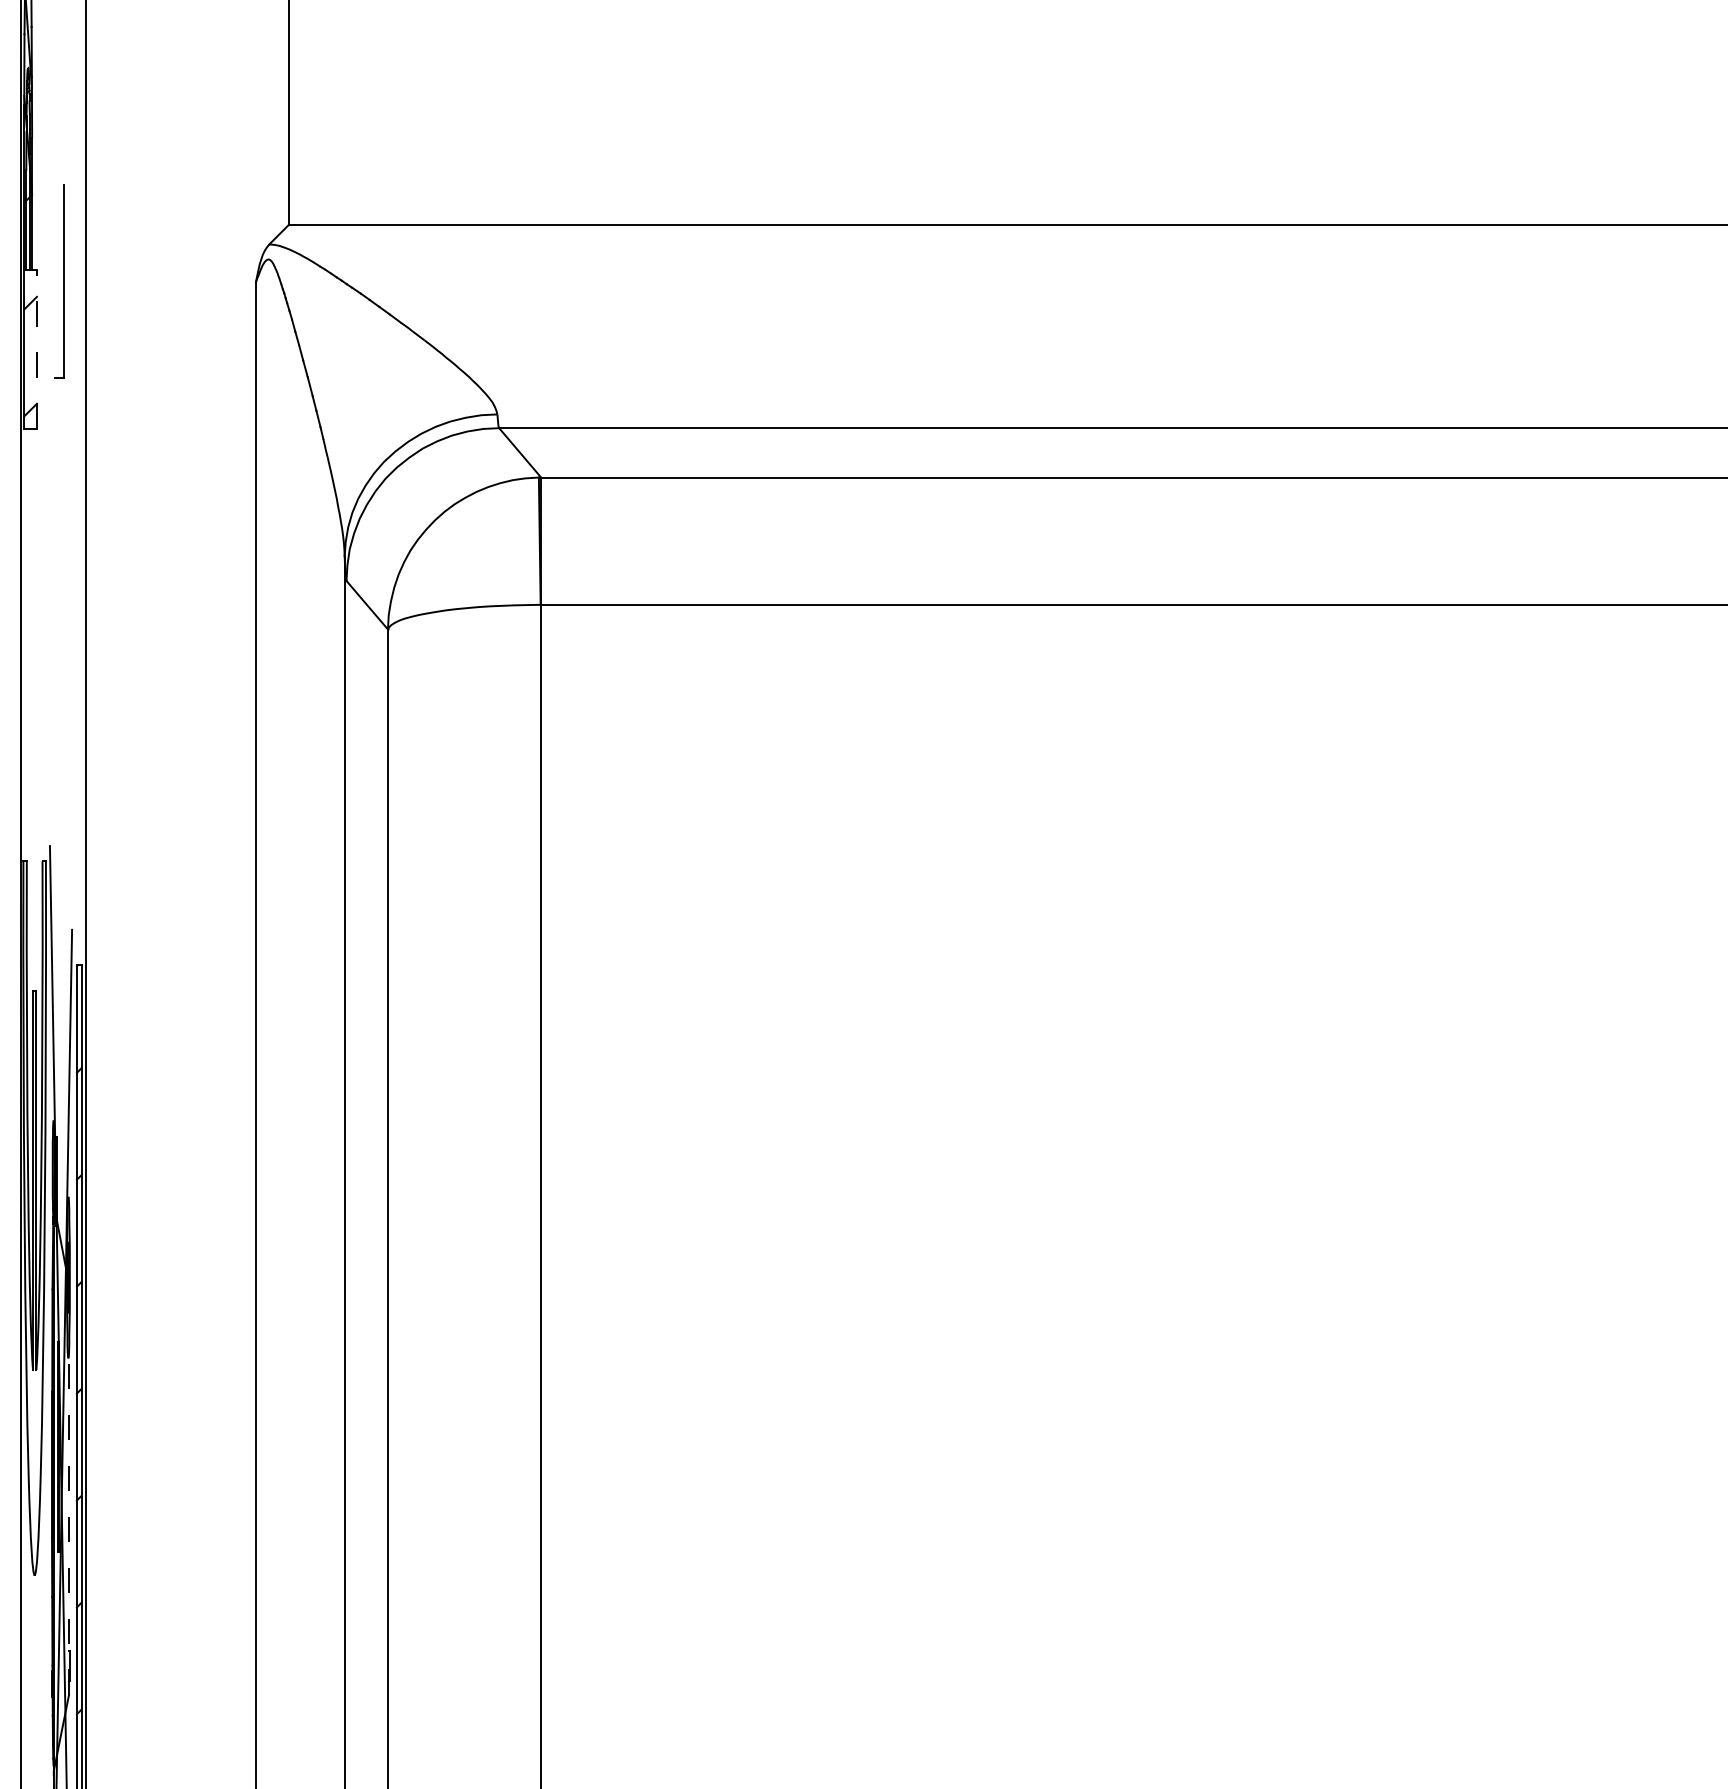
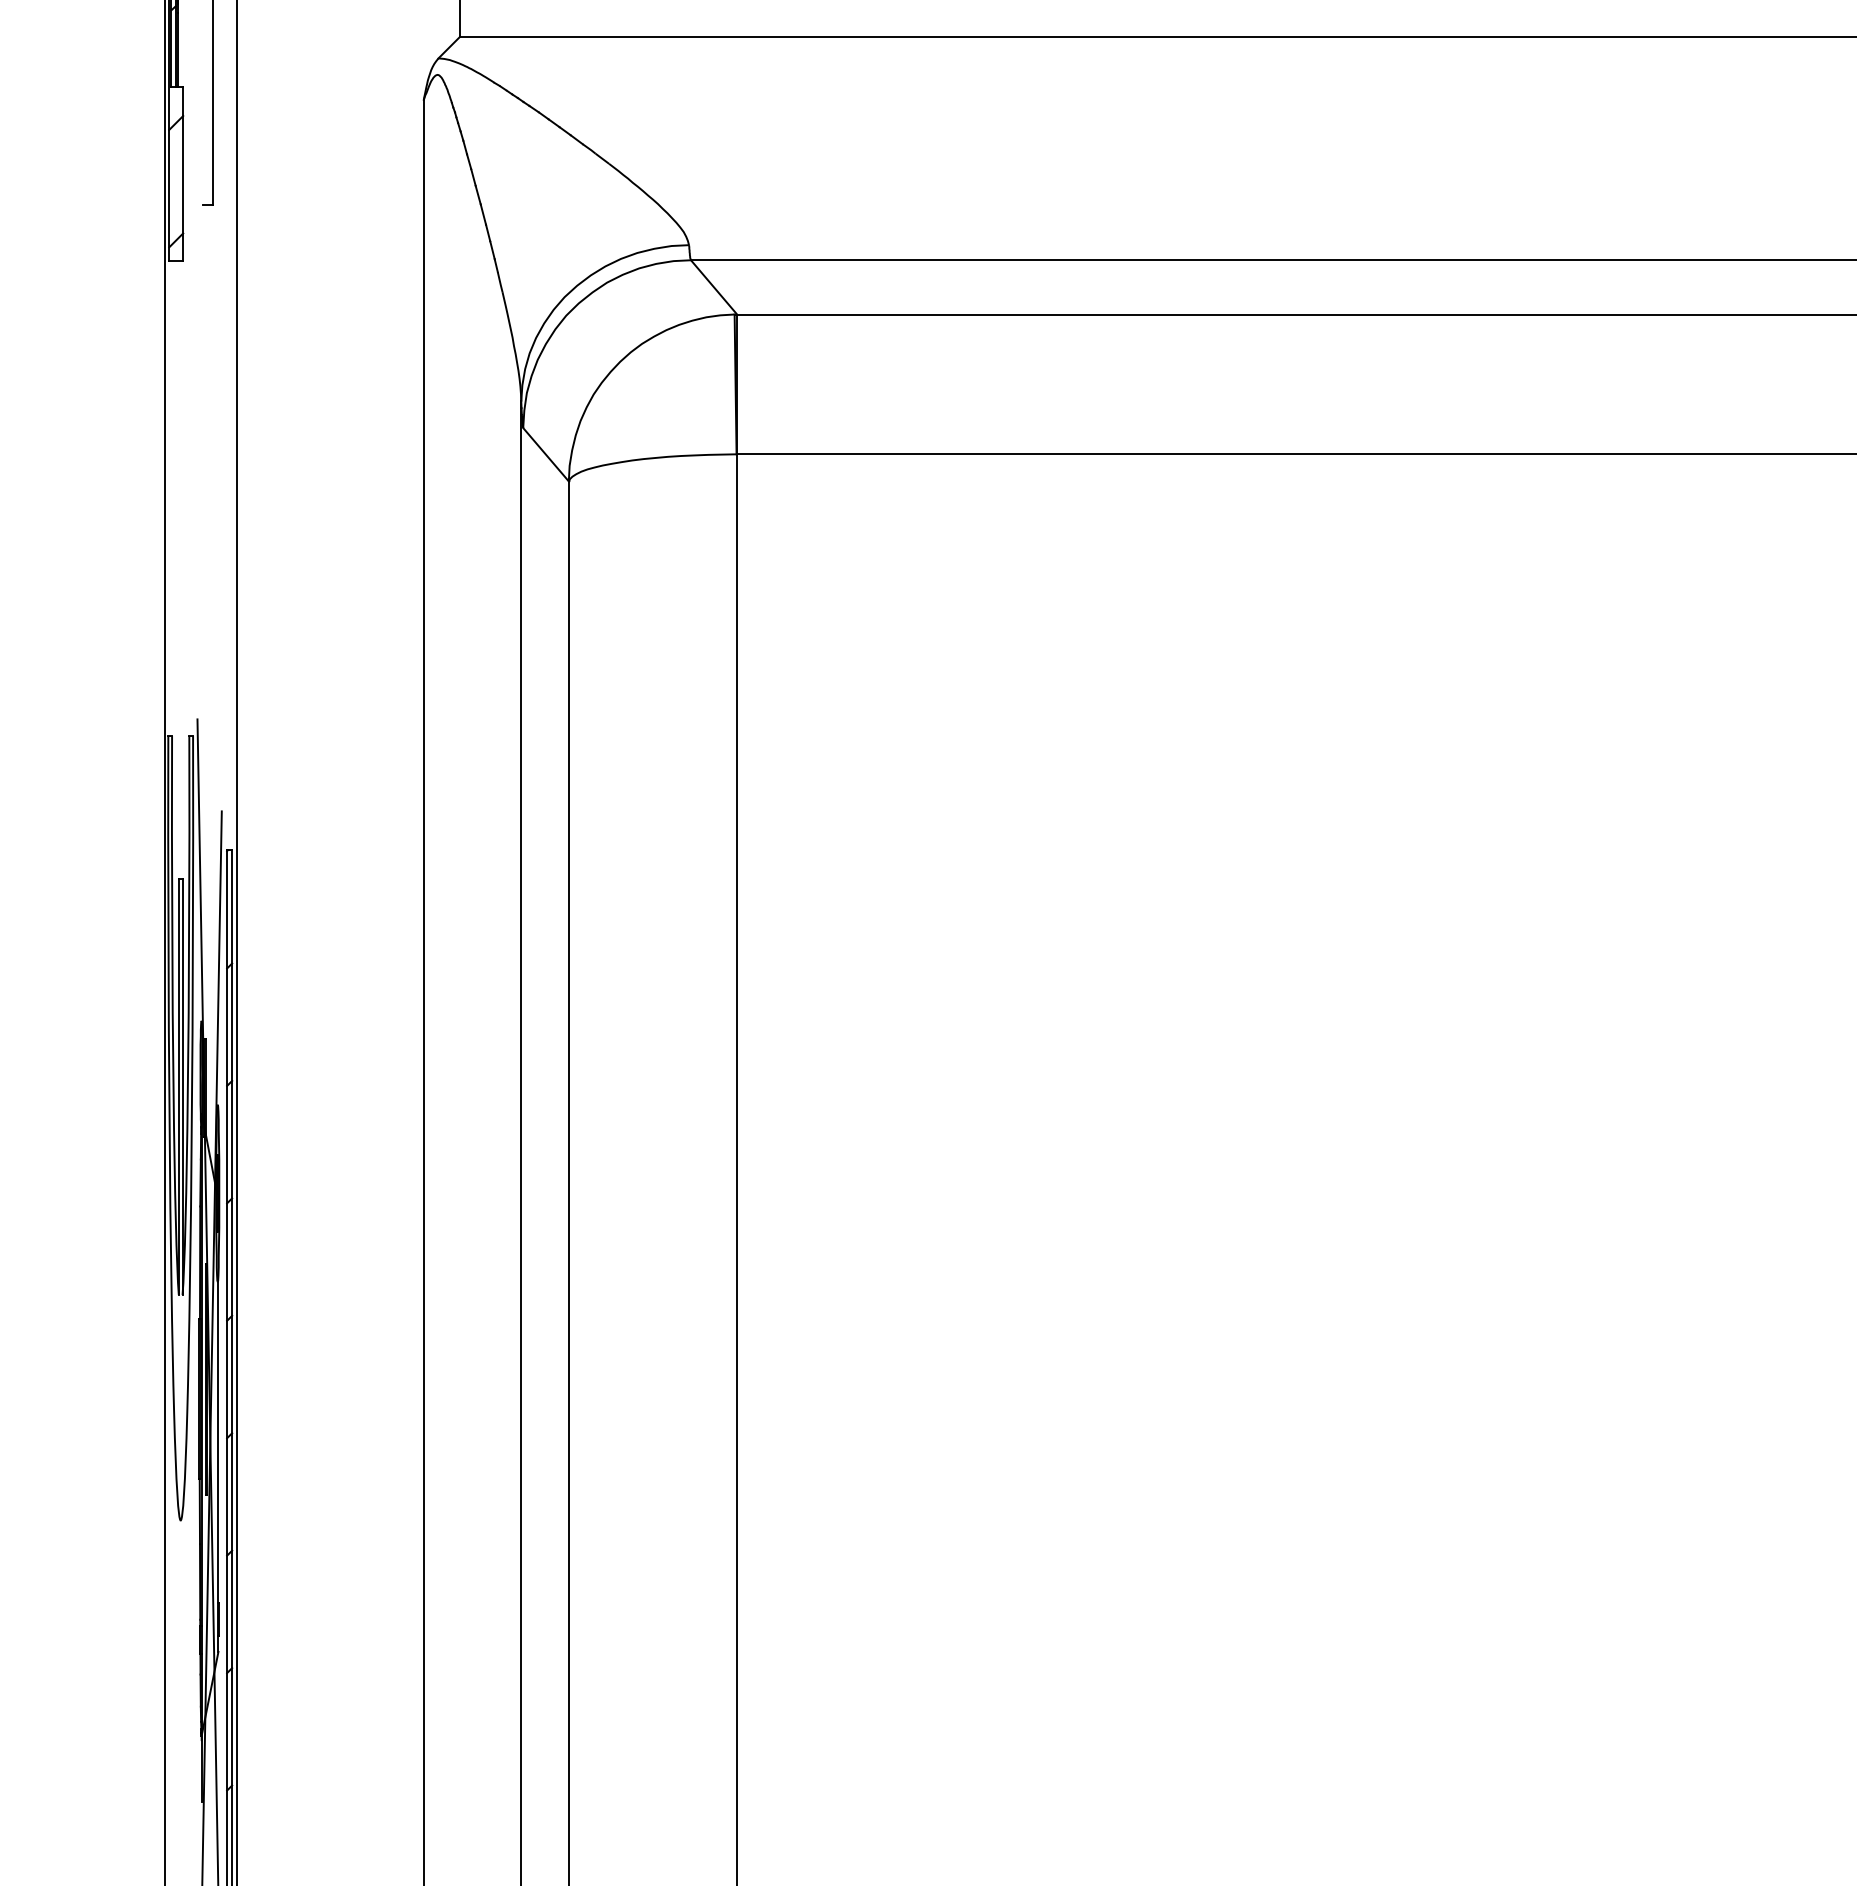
line: (36, 348) -> (182, 172), dashed -> solid
line: (69, 1523) -> (218, 1463), dashed -> solid

